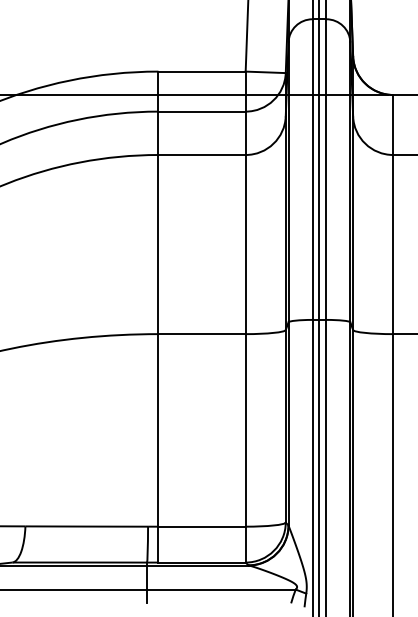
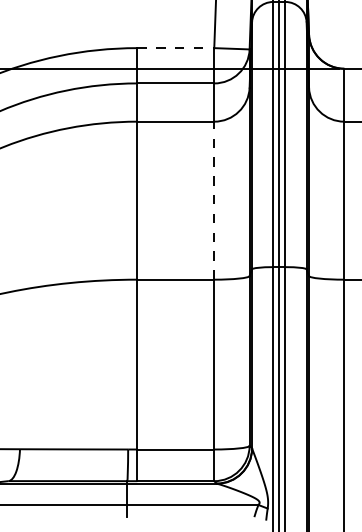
line: (202, 71) -> (176, 48), solid -> dashed
line: (245, 244) -> (214, 200), solid -> dashed

